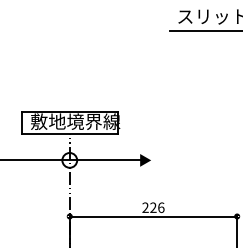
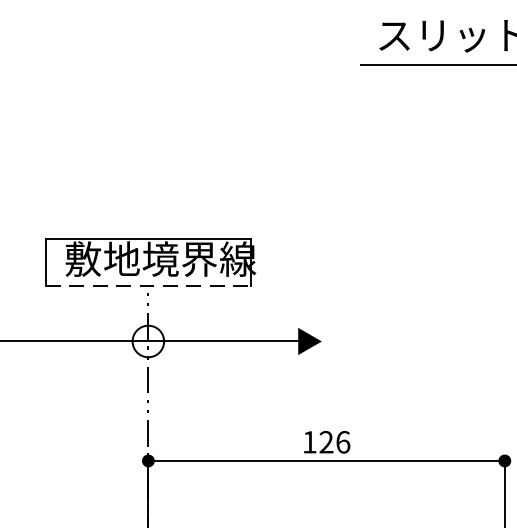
line: (70, 134) -> (149, 286), solid -> dashed
text: (145, 207) -> (309, 441), 226 -> 126

